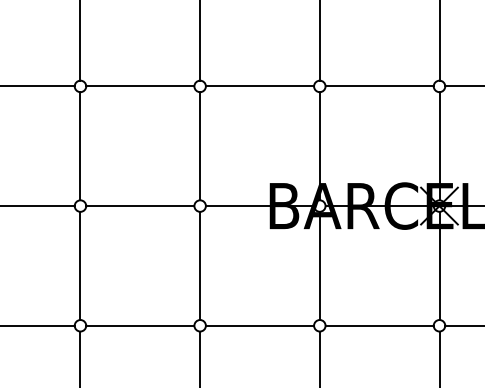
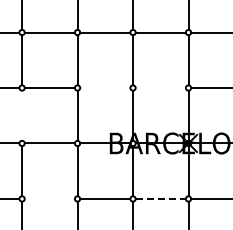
line: (260, 87) -> (105, 88), removed
line: (379, 87) -> (160, 88), removed
line: (81, 145) -> (22, 115), removed
line: (139, 324) -> (49, 198), removed
line: (381, 324) -> (161, 198), solid -> dashed

